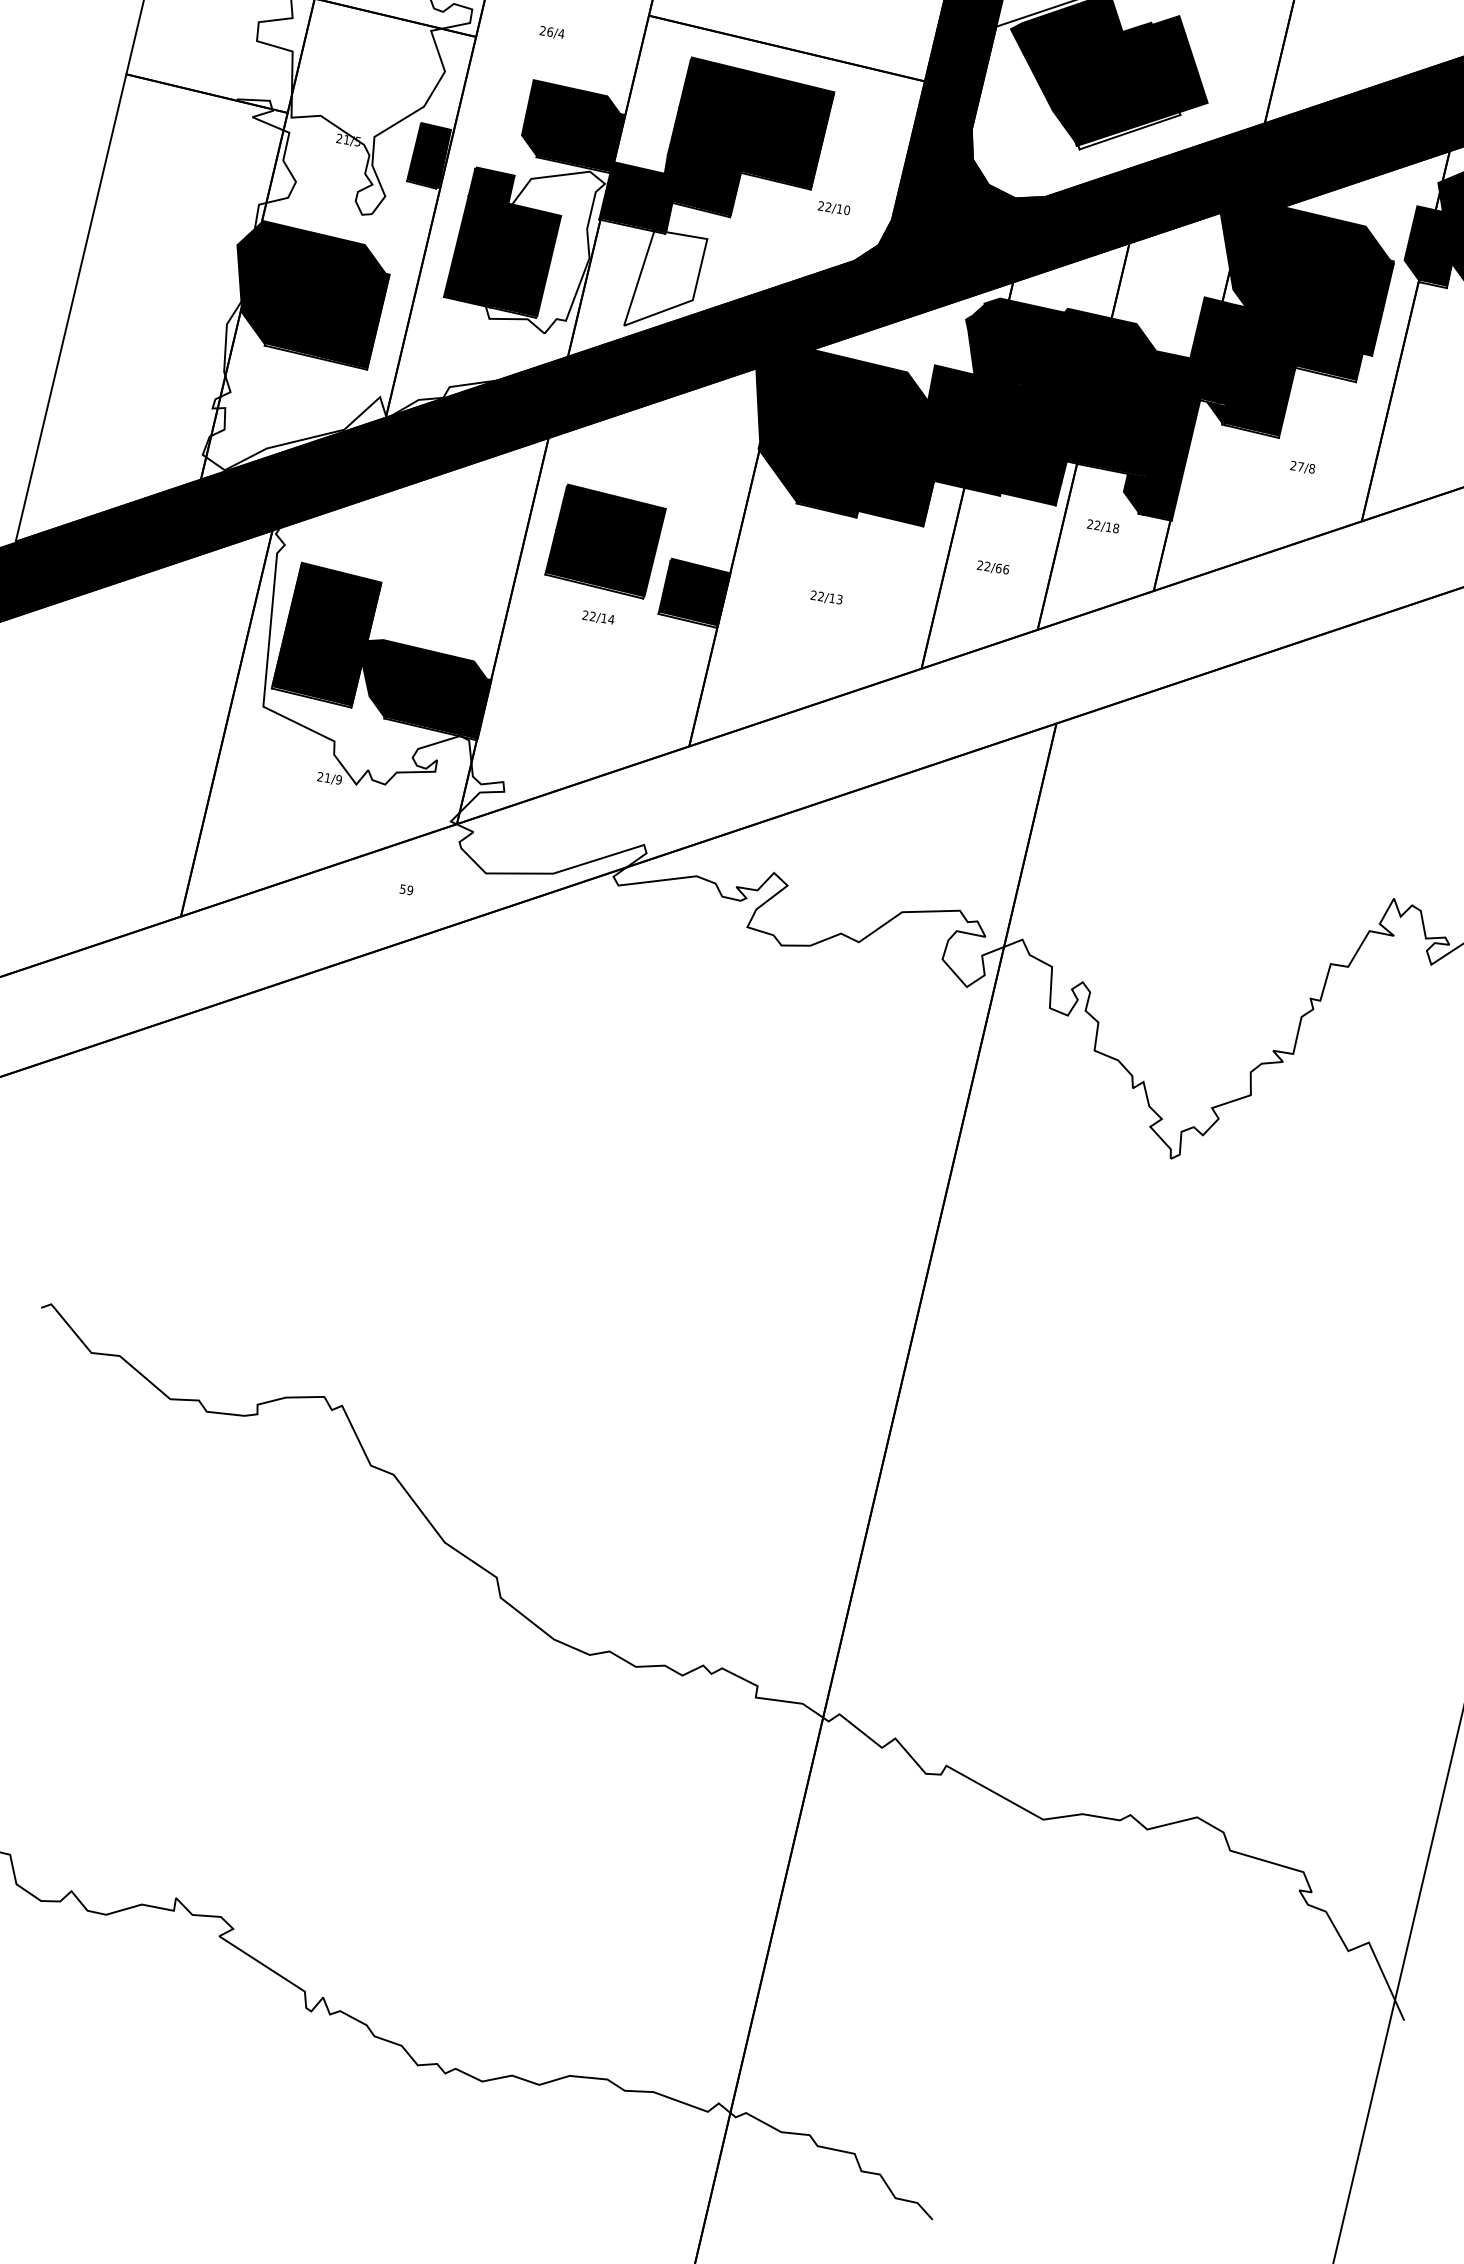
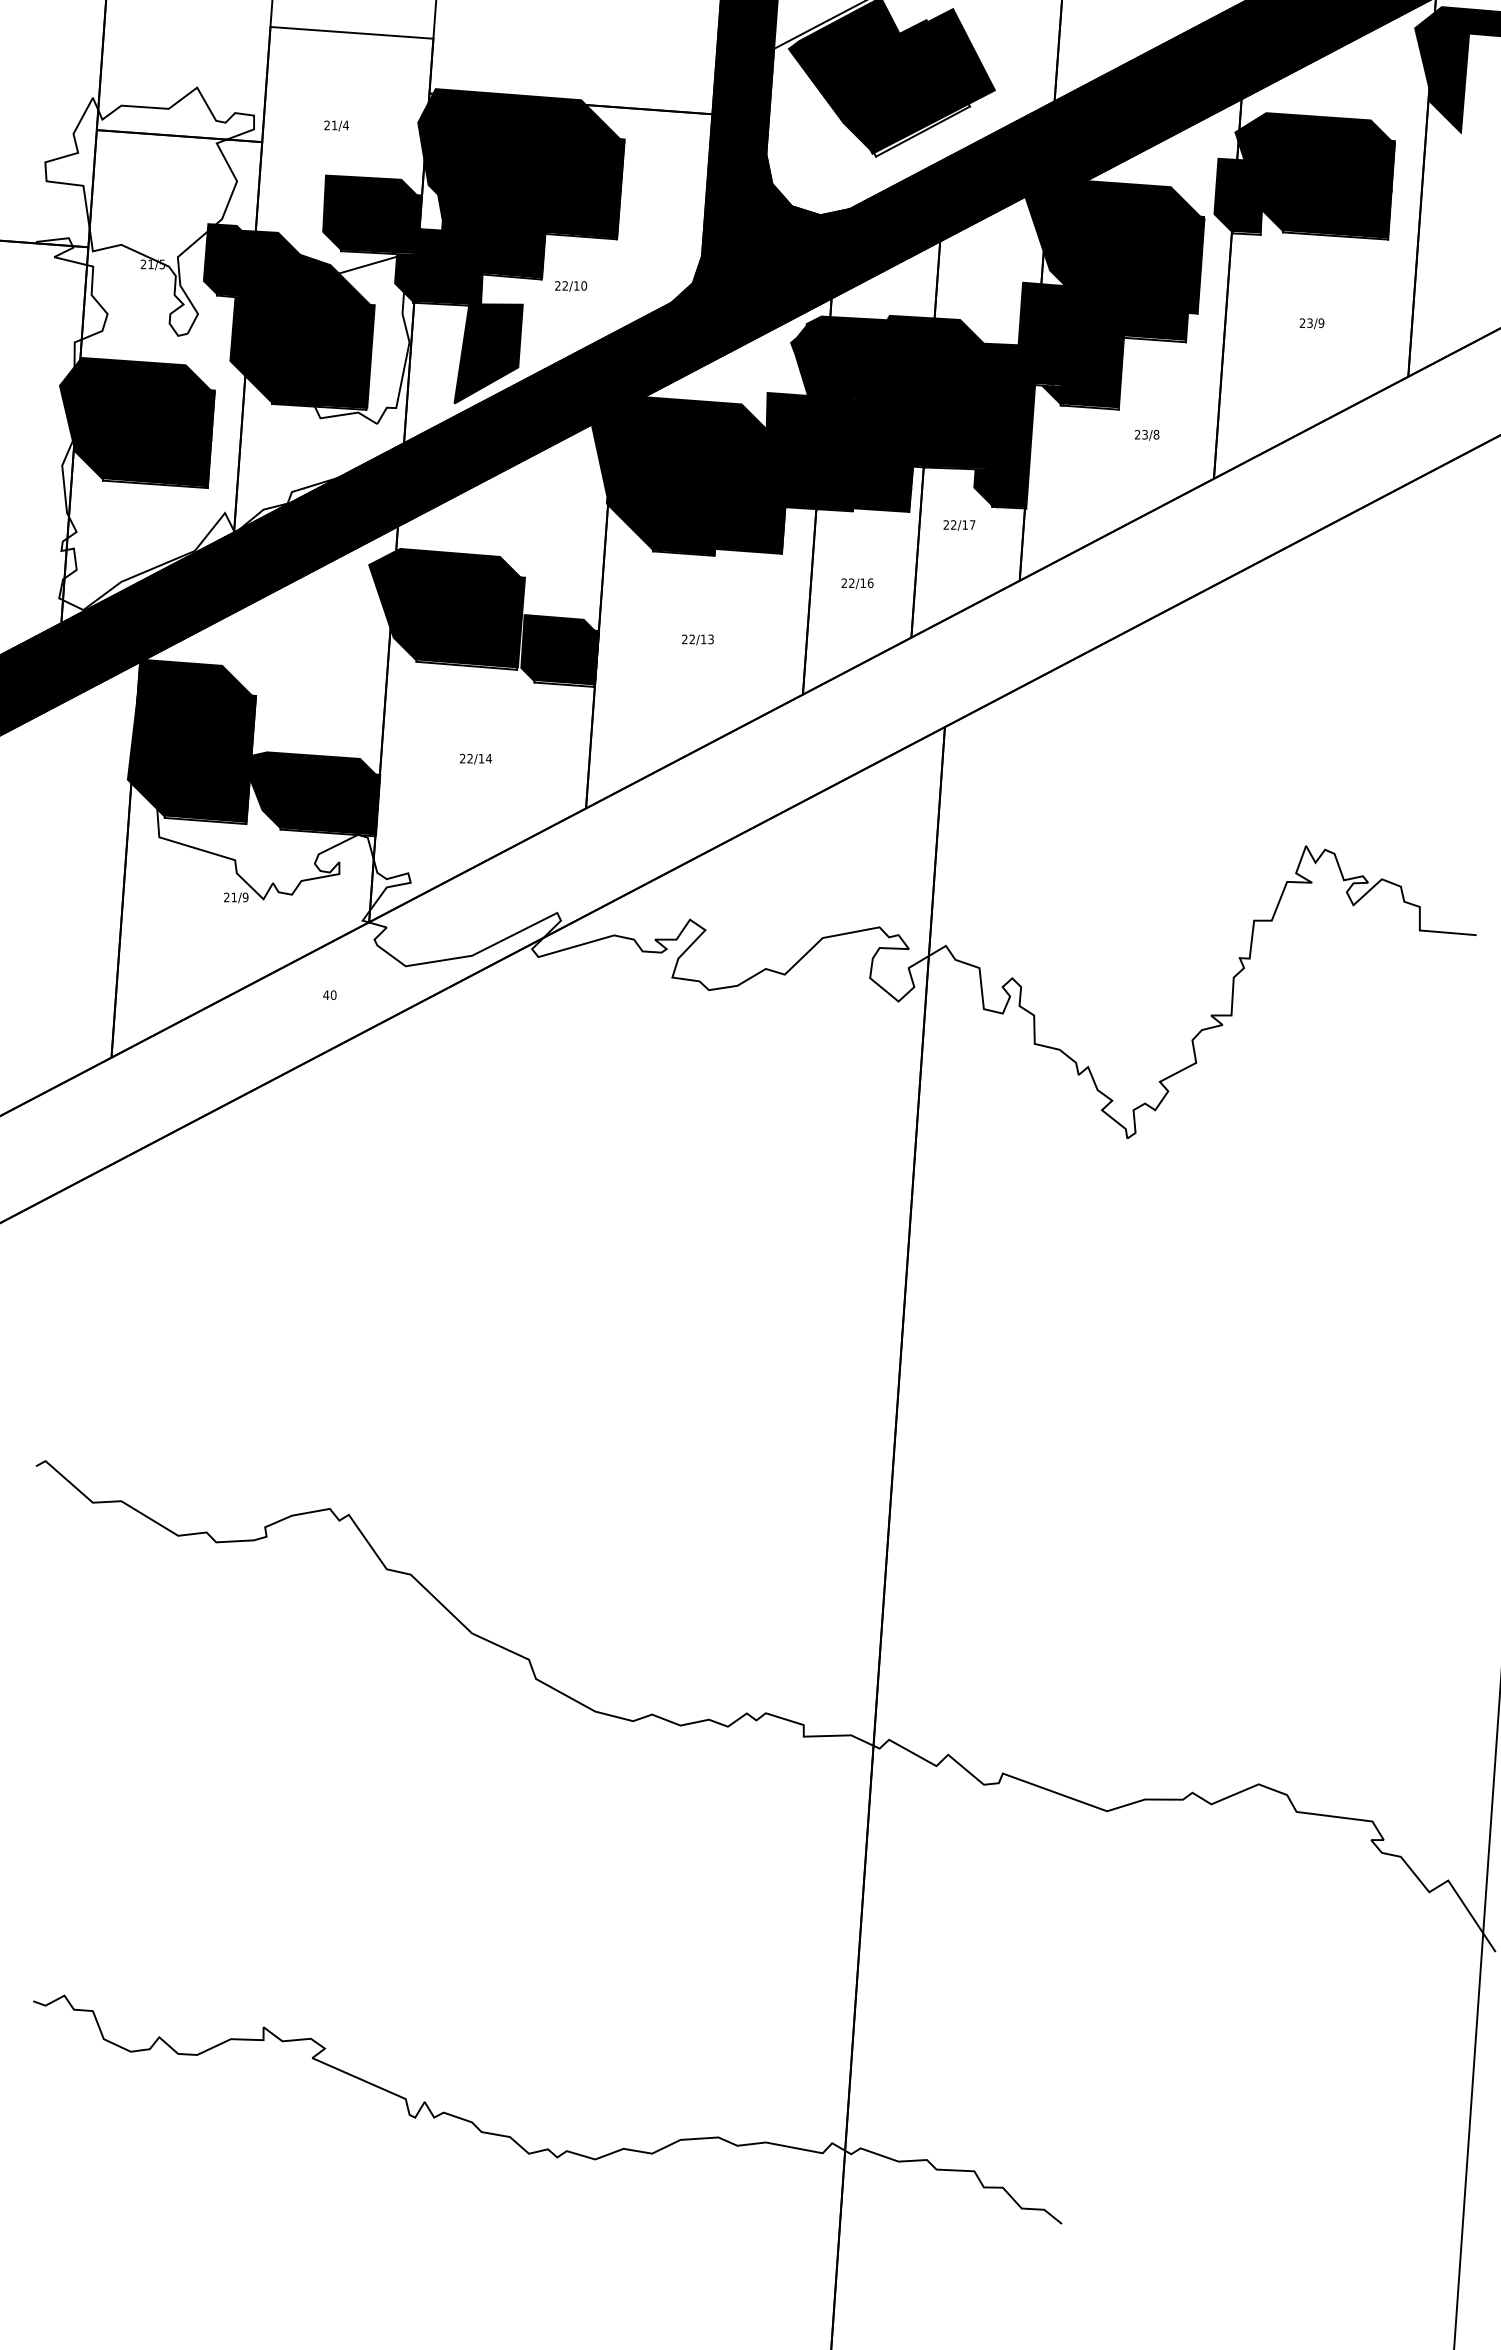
text: (550, 32) -> (334, 125), 26/4 -> 21/4
fill: (726, 104) -> (520, 168), added
fill: (595, 194) -> (405, 278), added
text: (833, 208) -> (570, 286), moved
fill: (473, 210) -> (287, 313), added
fill: (665, 281) -> (488, 353), added
text: (1300, 466) -> (1144, 434), 27/8 -> 23/8
fill: (584, 522) -> (446, 604), added
text: (1116, 527) -> (972, 524), 22/18 -> 22/17
text: (999, 568) -> (863, 583), 22/66 -> 22/16
fill: (688, 584) -> (559, 648), added
fill: (310, 613) -> (190, 737), added
text: (598, 617) -> (475, 758), moved
text: (406, 890) -> (329, 995), 59 -> 40

